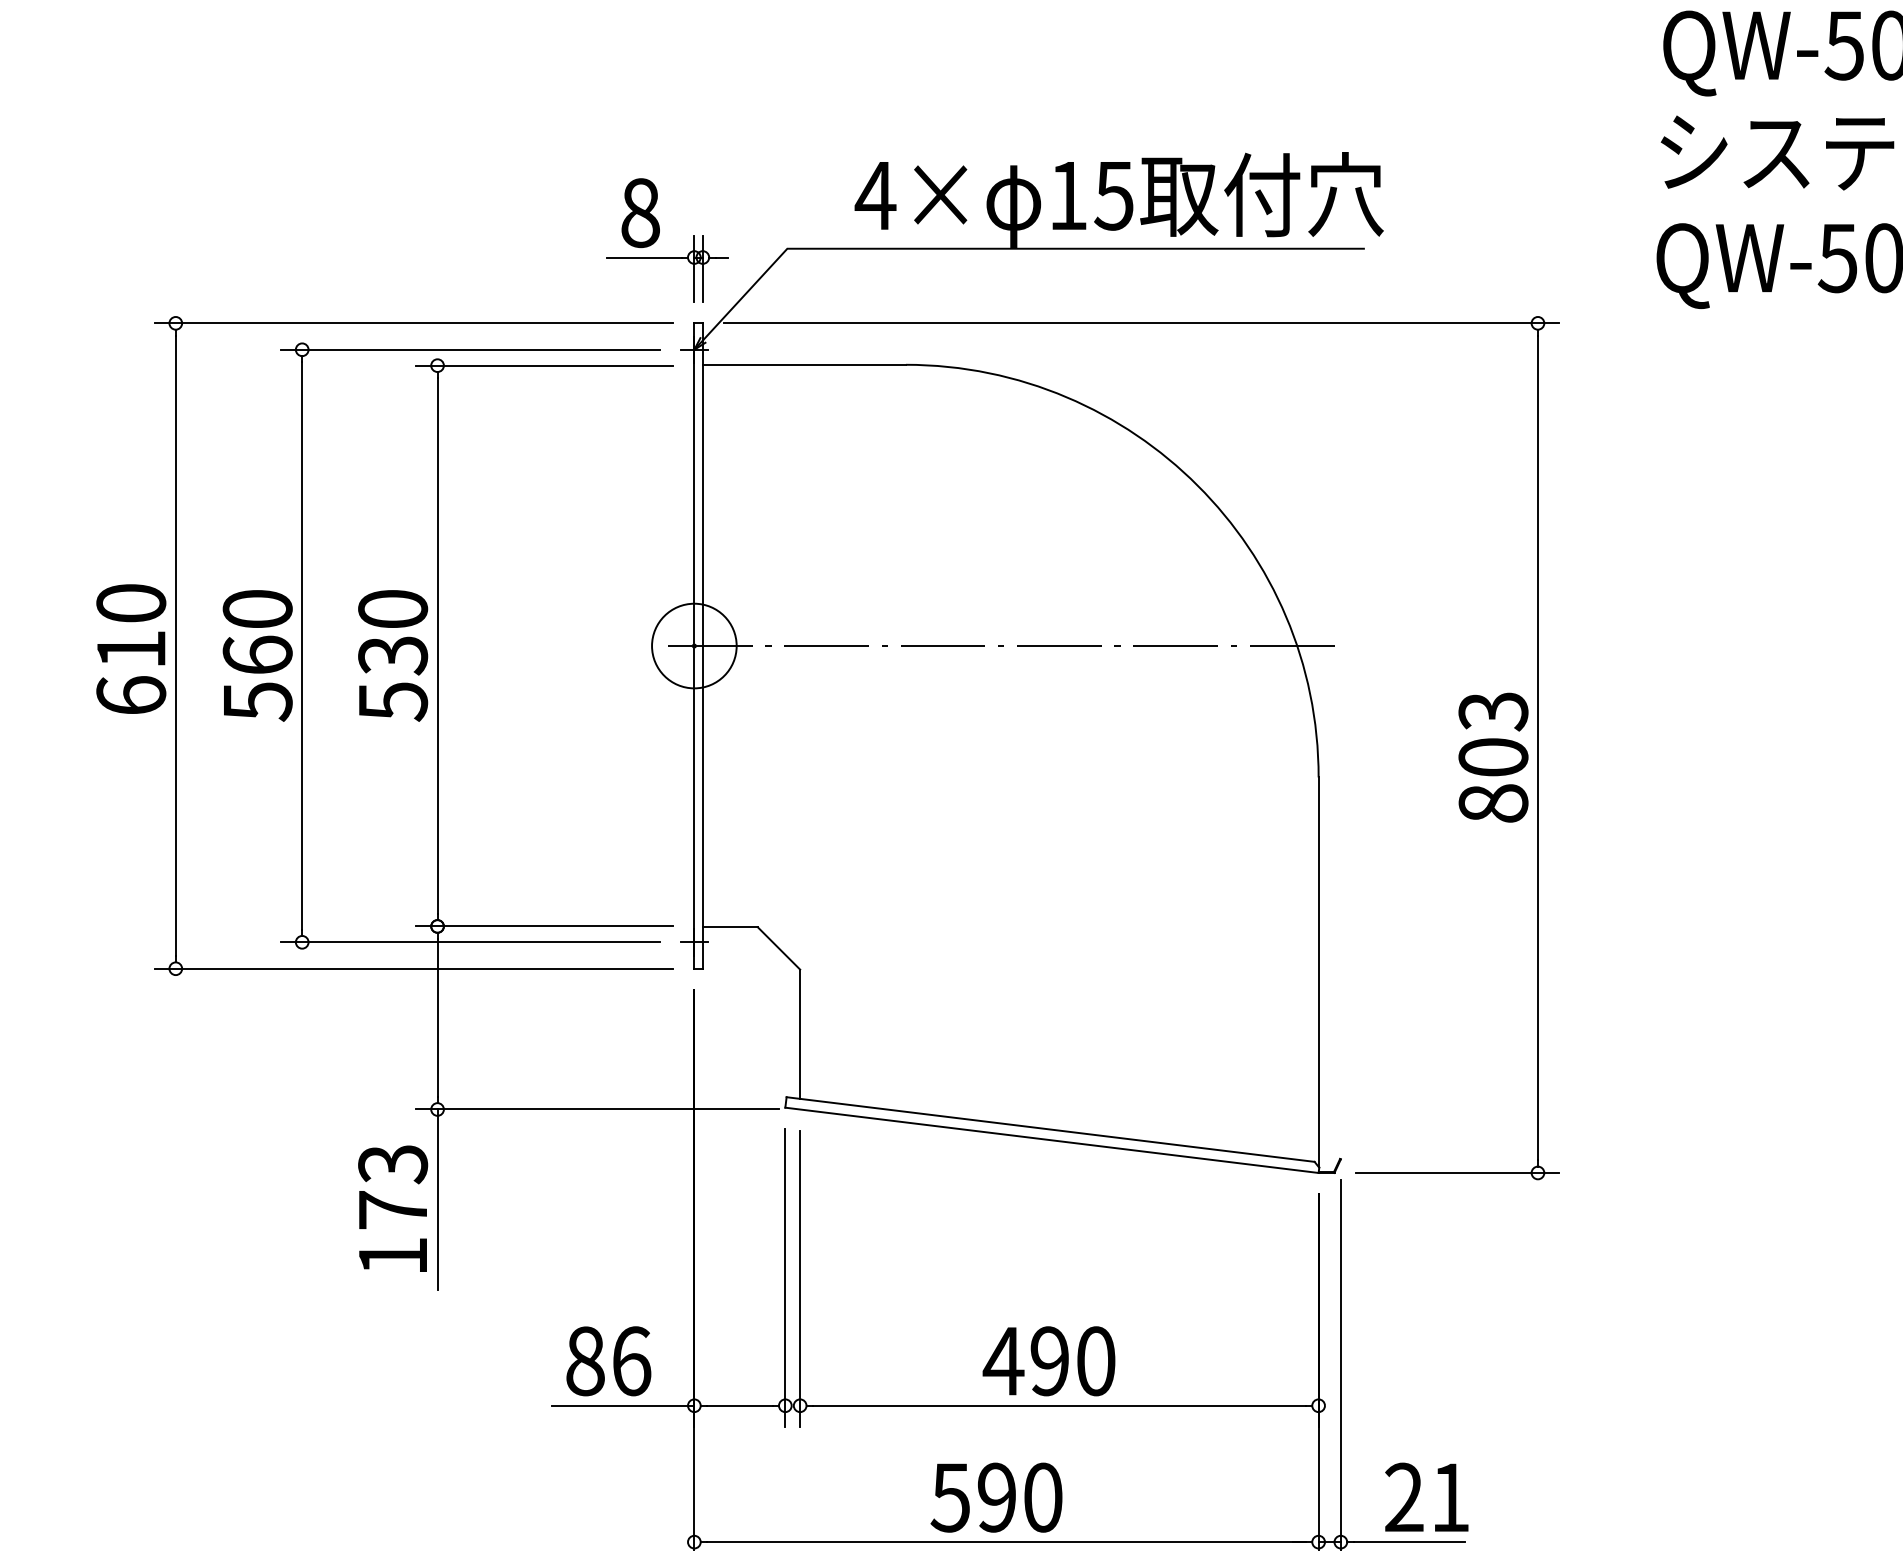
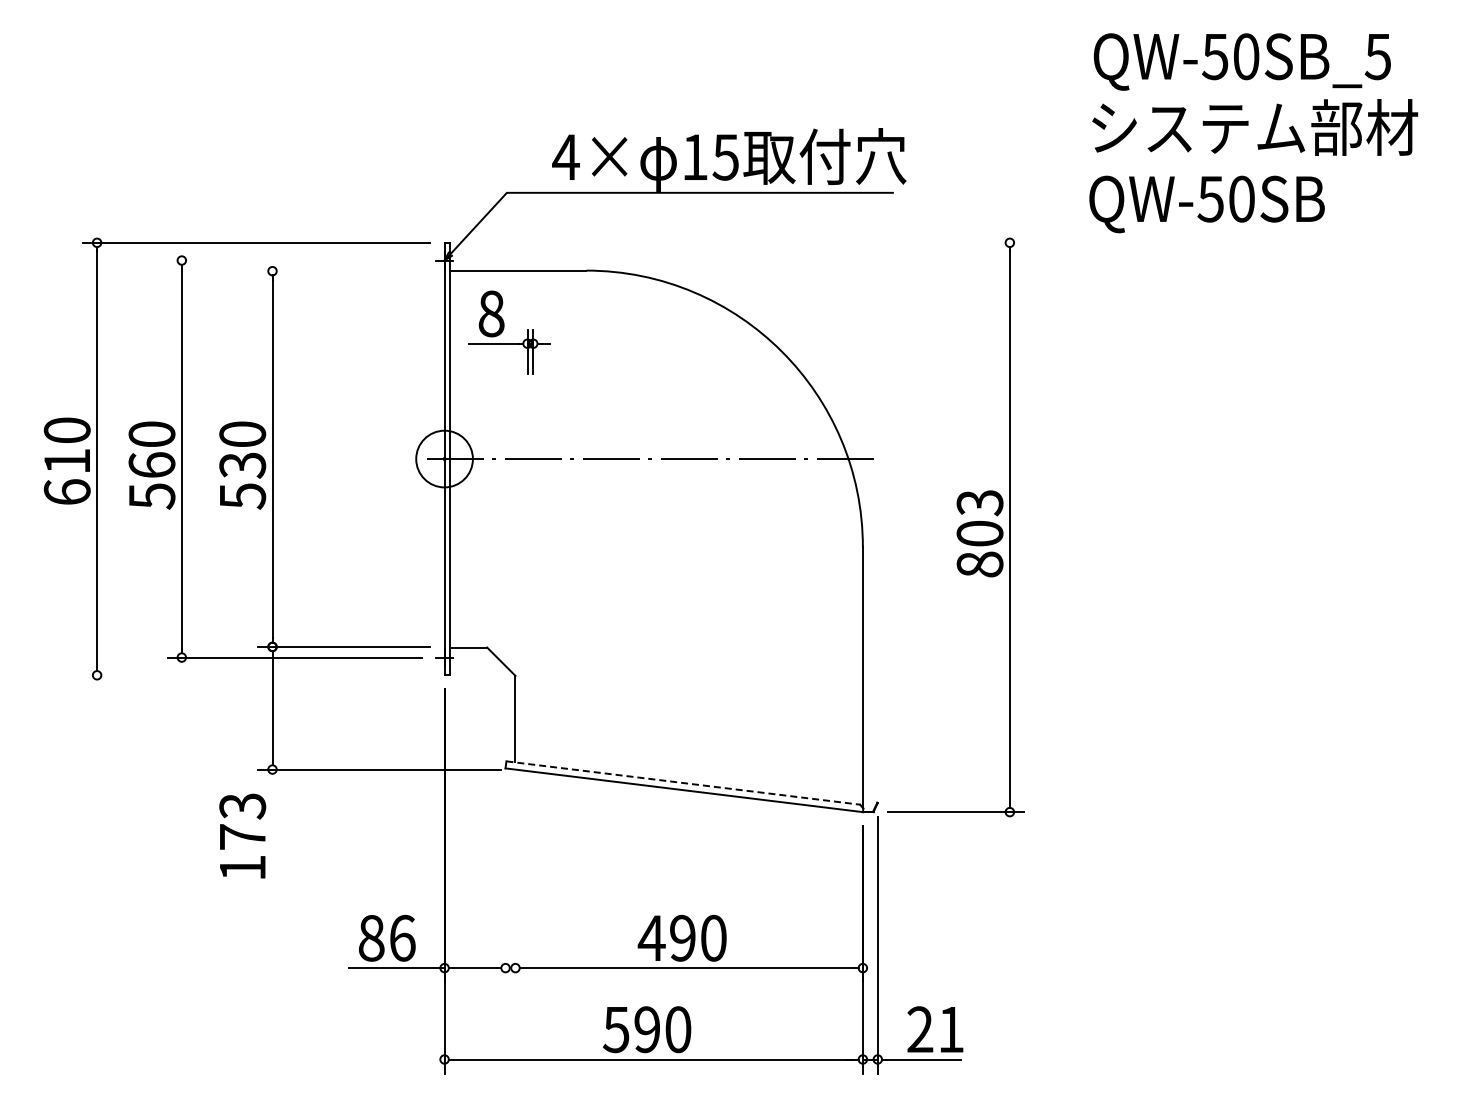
part: (658, 239) -> (503, 331), moved
line: (1141, 322) -> (744, 242), removed
line: (470, 349) -> (294, 260), removed
line: (544, 366) -> (344, 271), removed
line: (413, 969) -> (256, 675), removed
line: (1050, 1130) -> (683, 783), solid -> dashed
line: (437, 1198) -> (272, 829), removed
line: (785, 1277) -> (505, 882), removed
line: (800, 1277) -> (515, 882), removed

